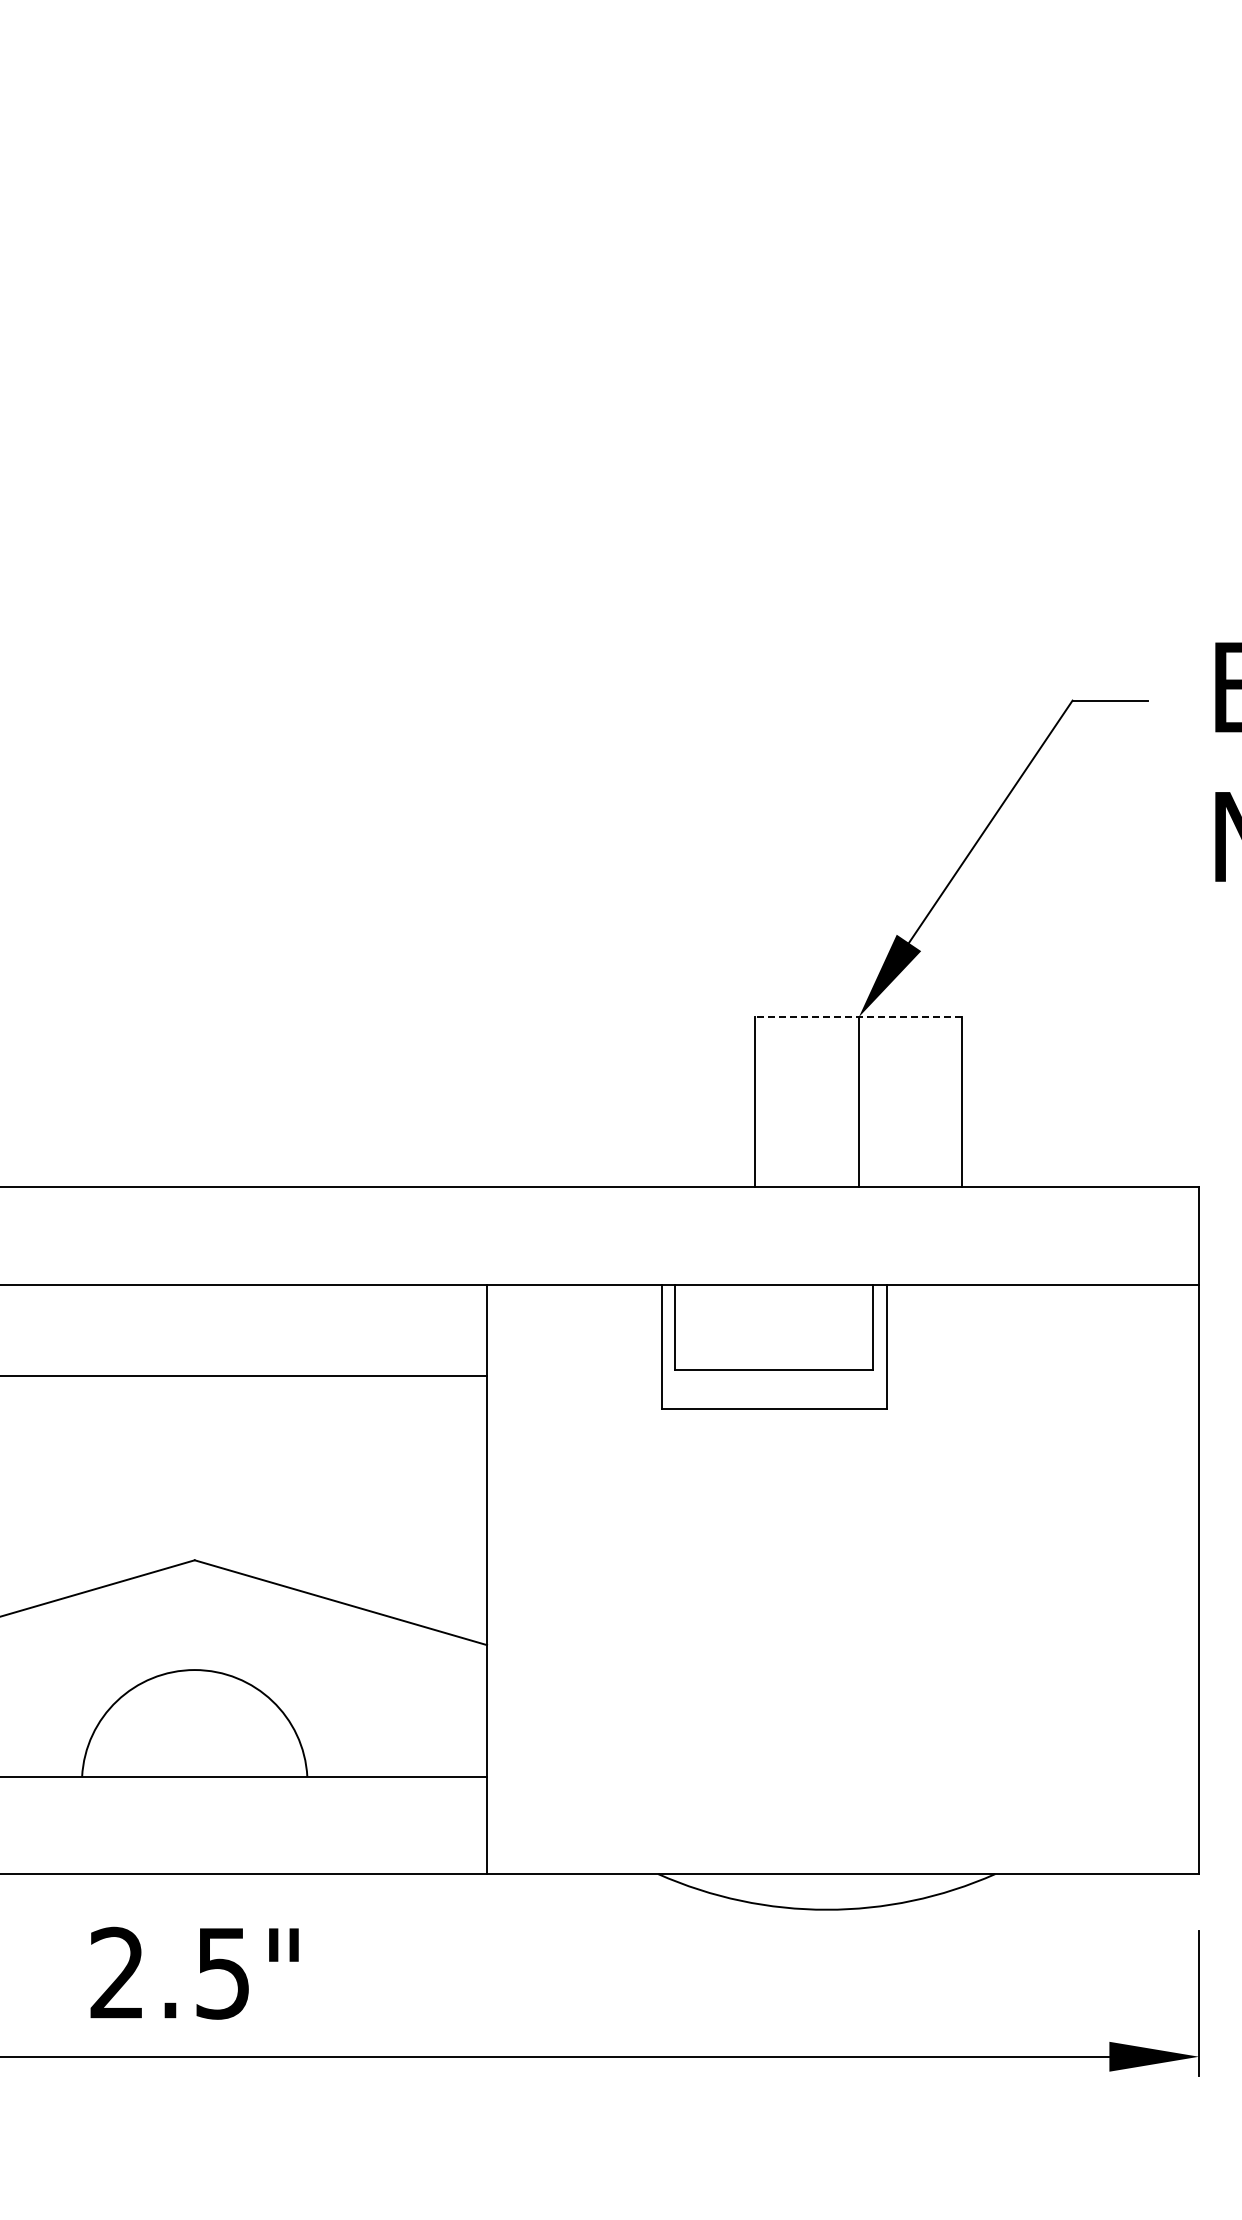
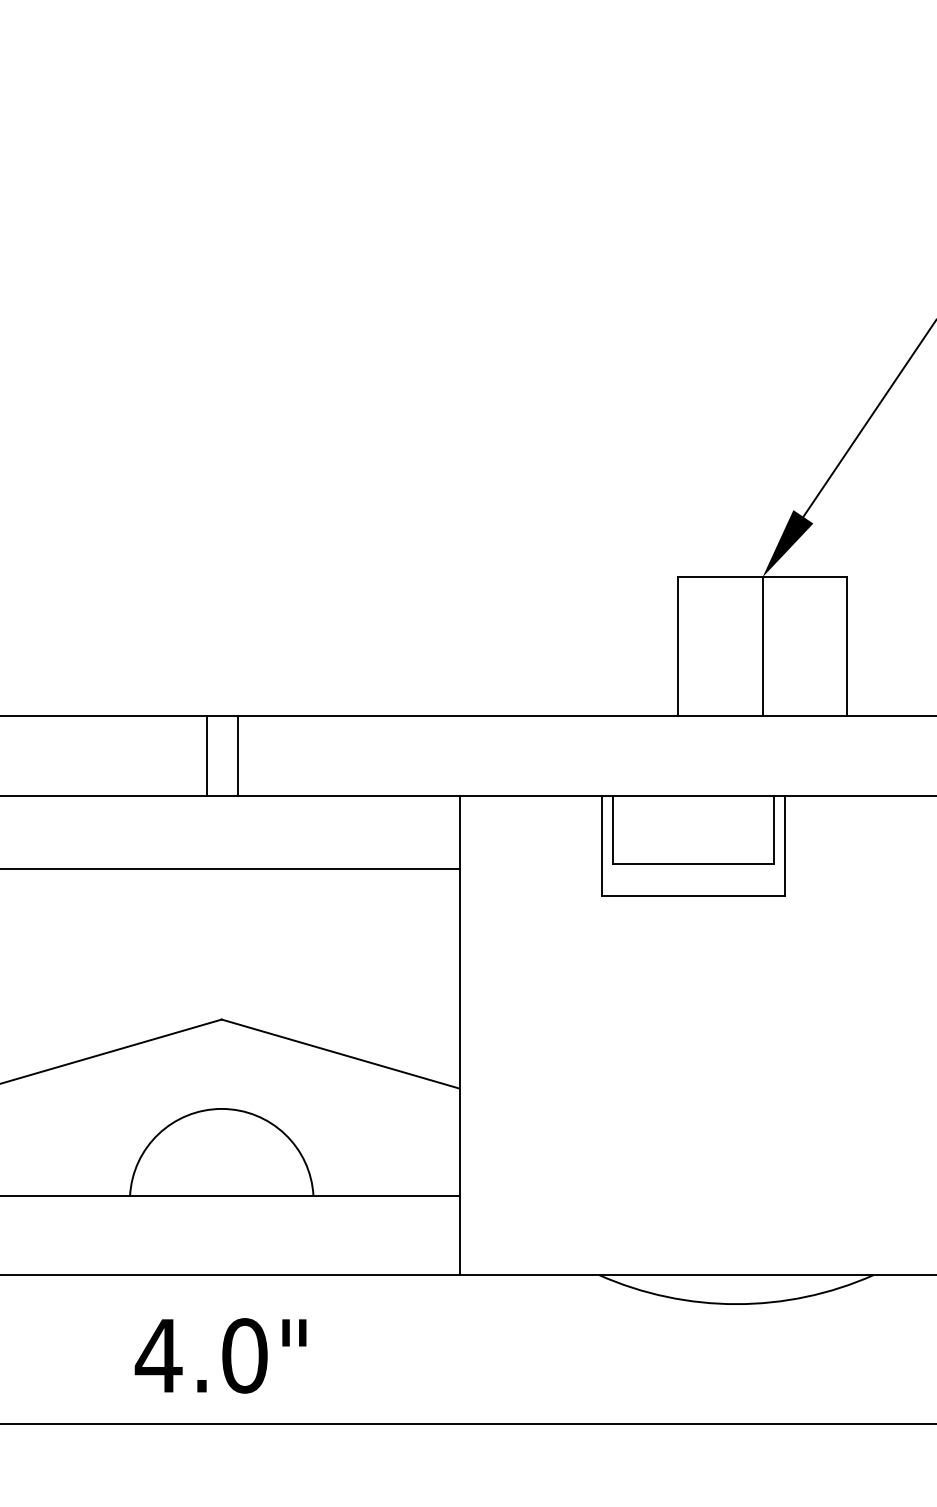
line: (858, 1017) -> (762, 577), dashed -> solid
line: (177, 1235) -> (207, 755), added
line: (214, 1235) -> (237, 755), added
text: (169, 1972) -> (201, 1355), 2.5" -> 4.0"

